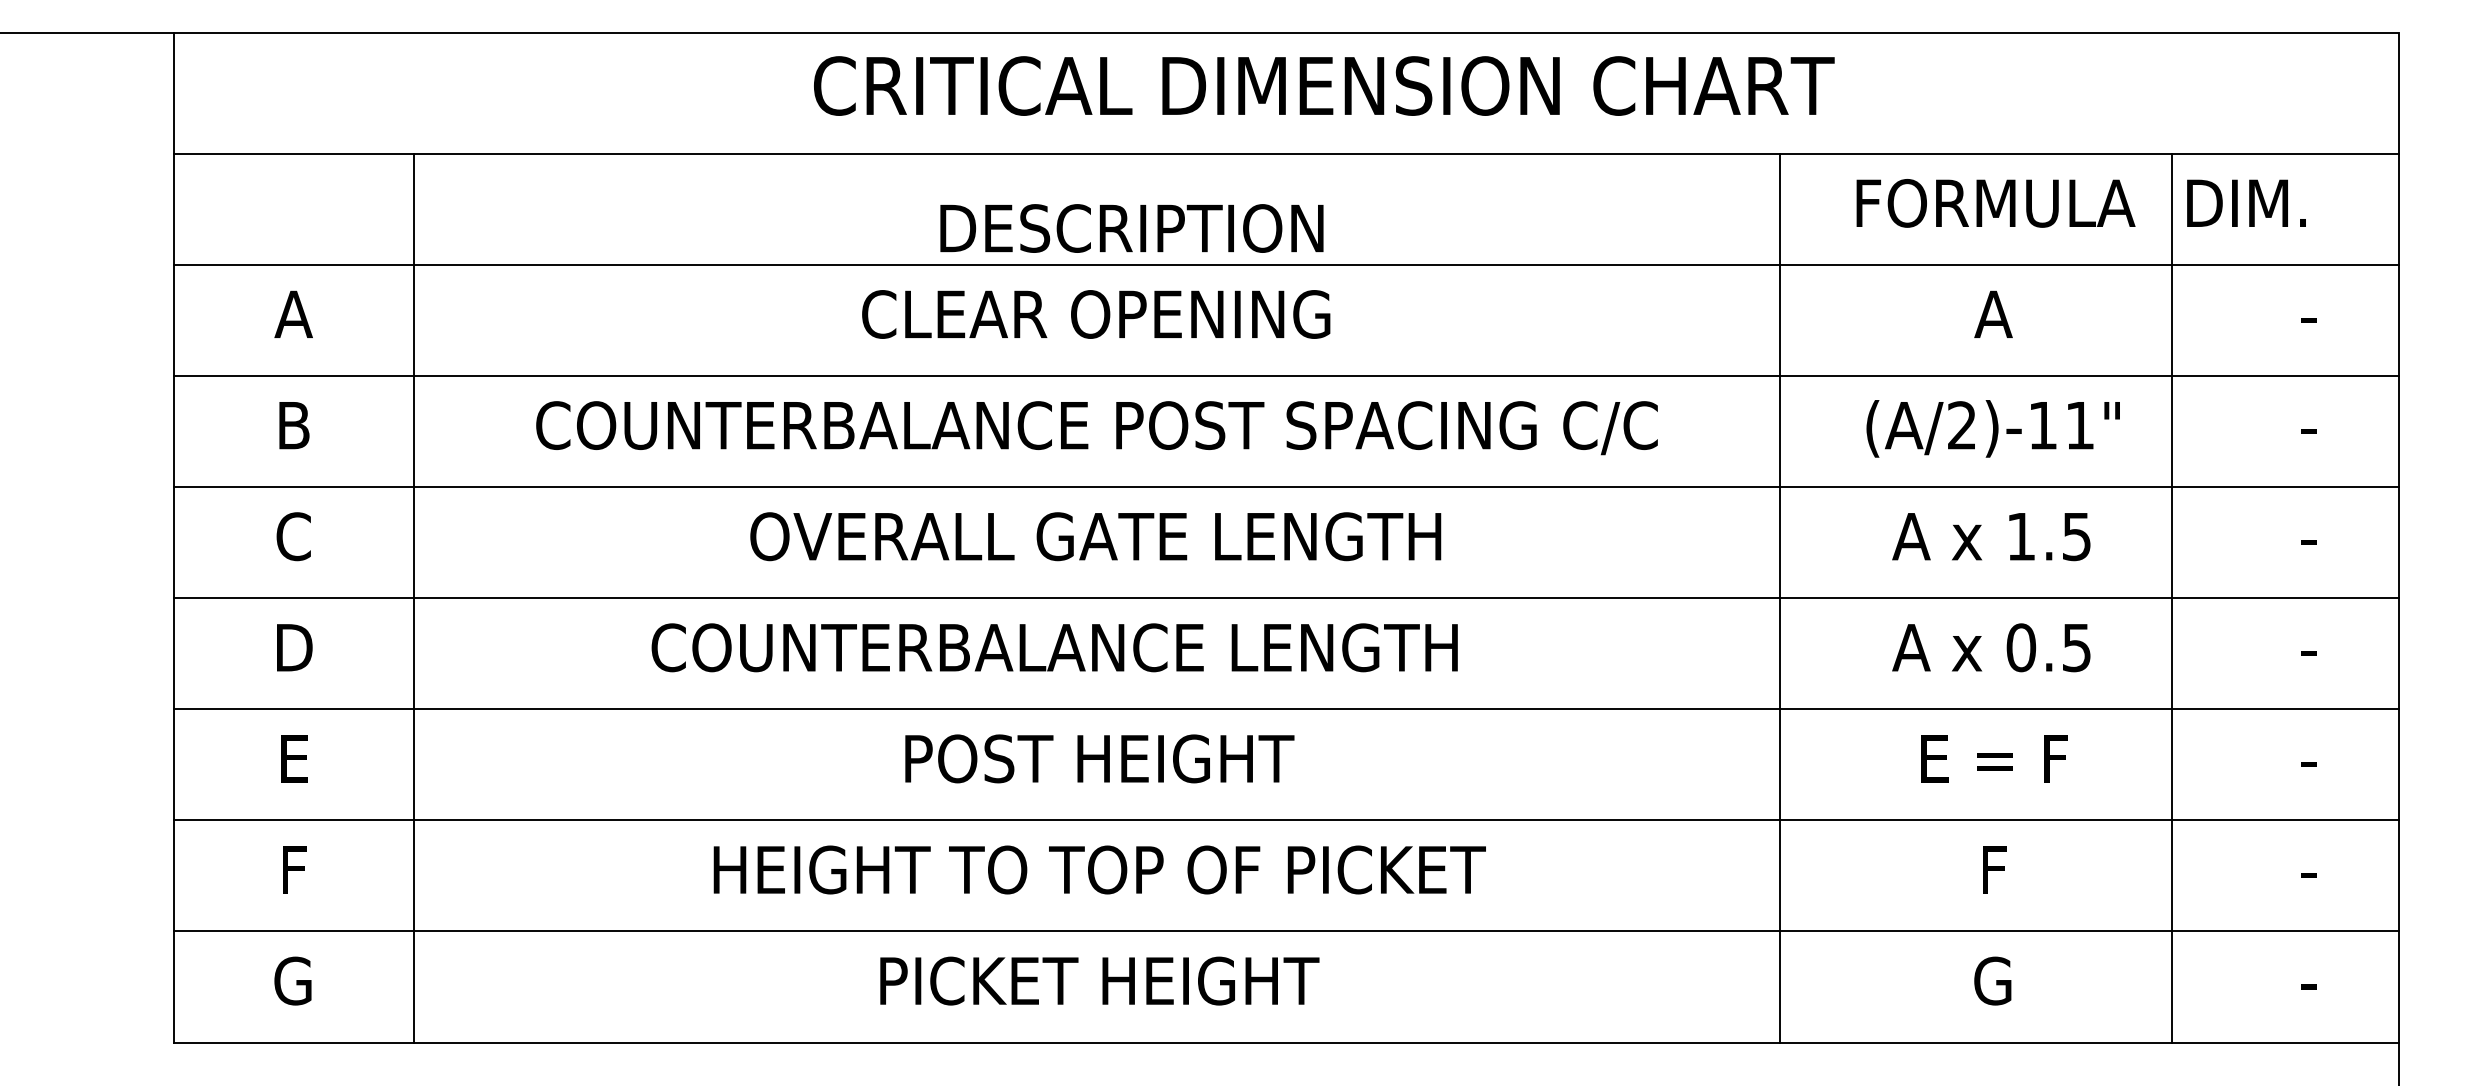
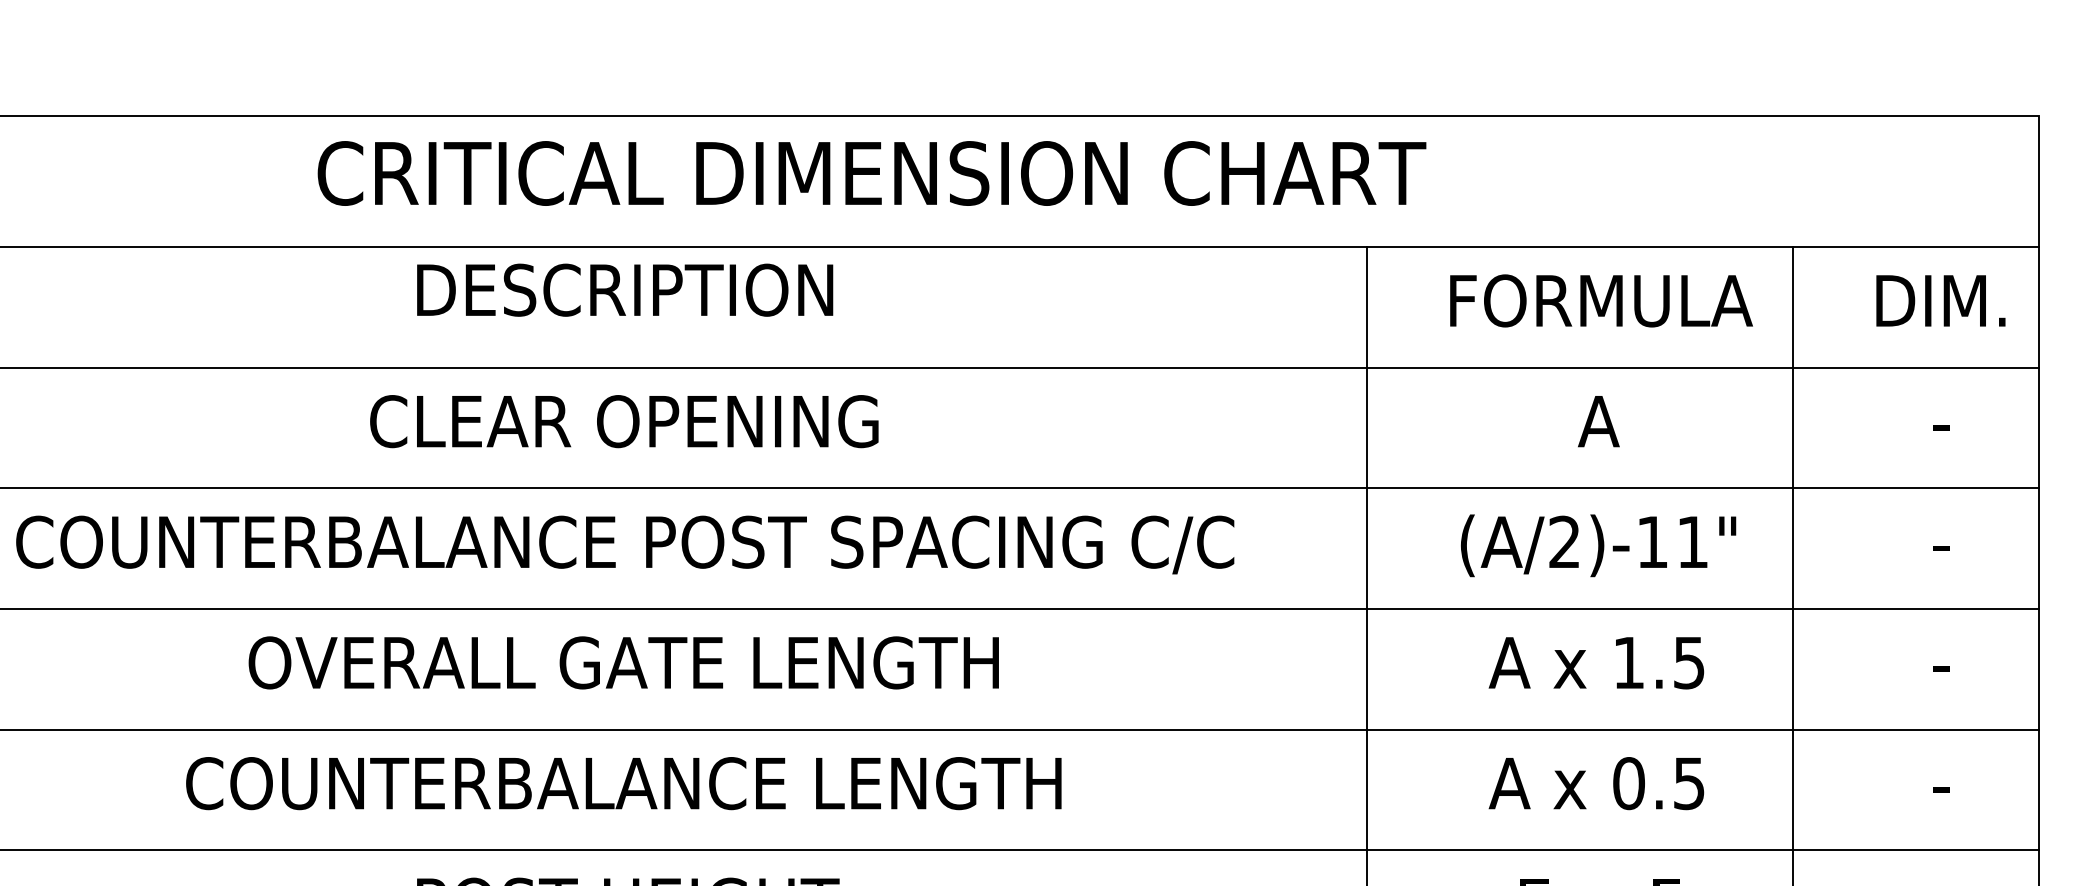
text: (2246, 202) -> (1940, 299), moved
text: (1131, 228) -> (624, 290), moved
text: (1054, 647) -> (623, 783), moved

